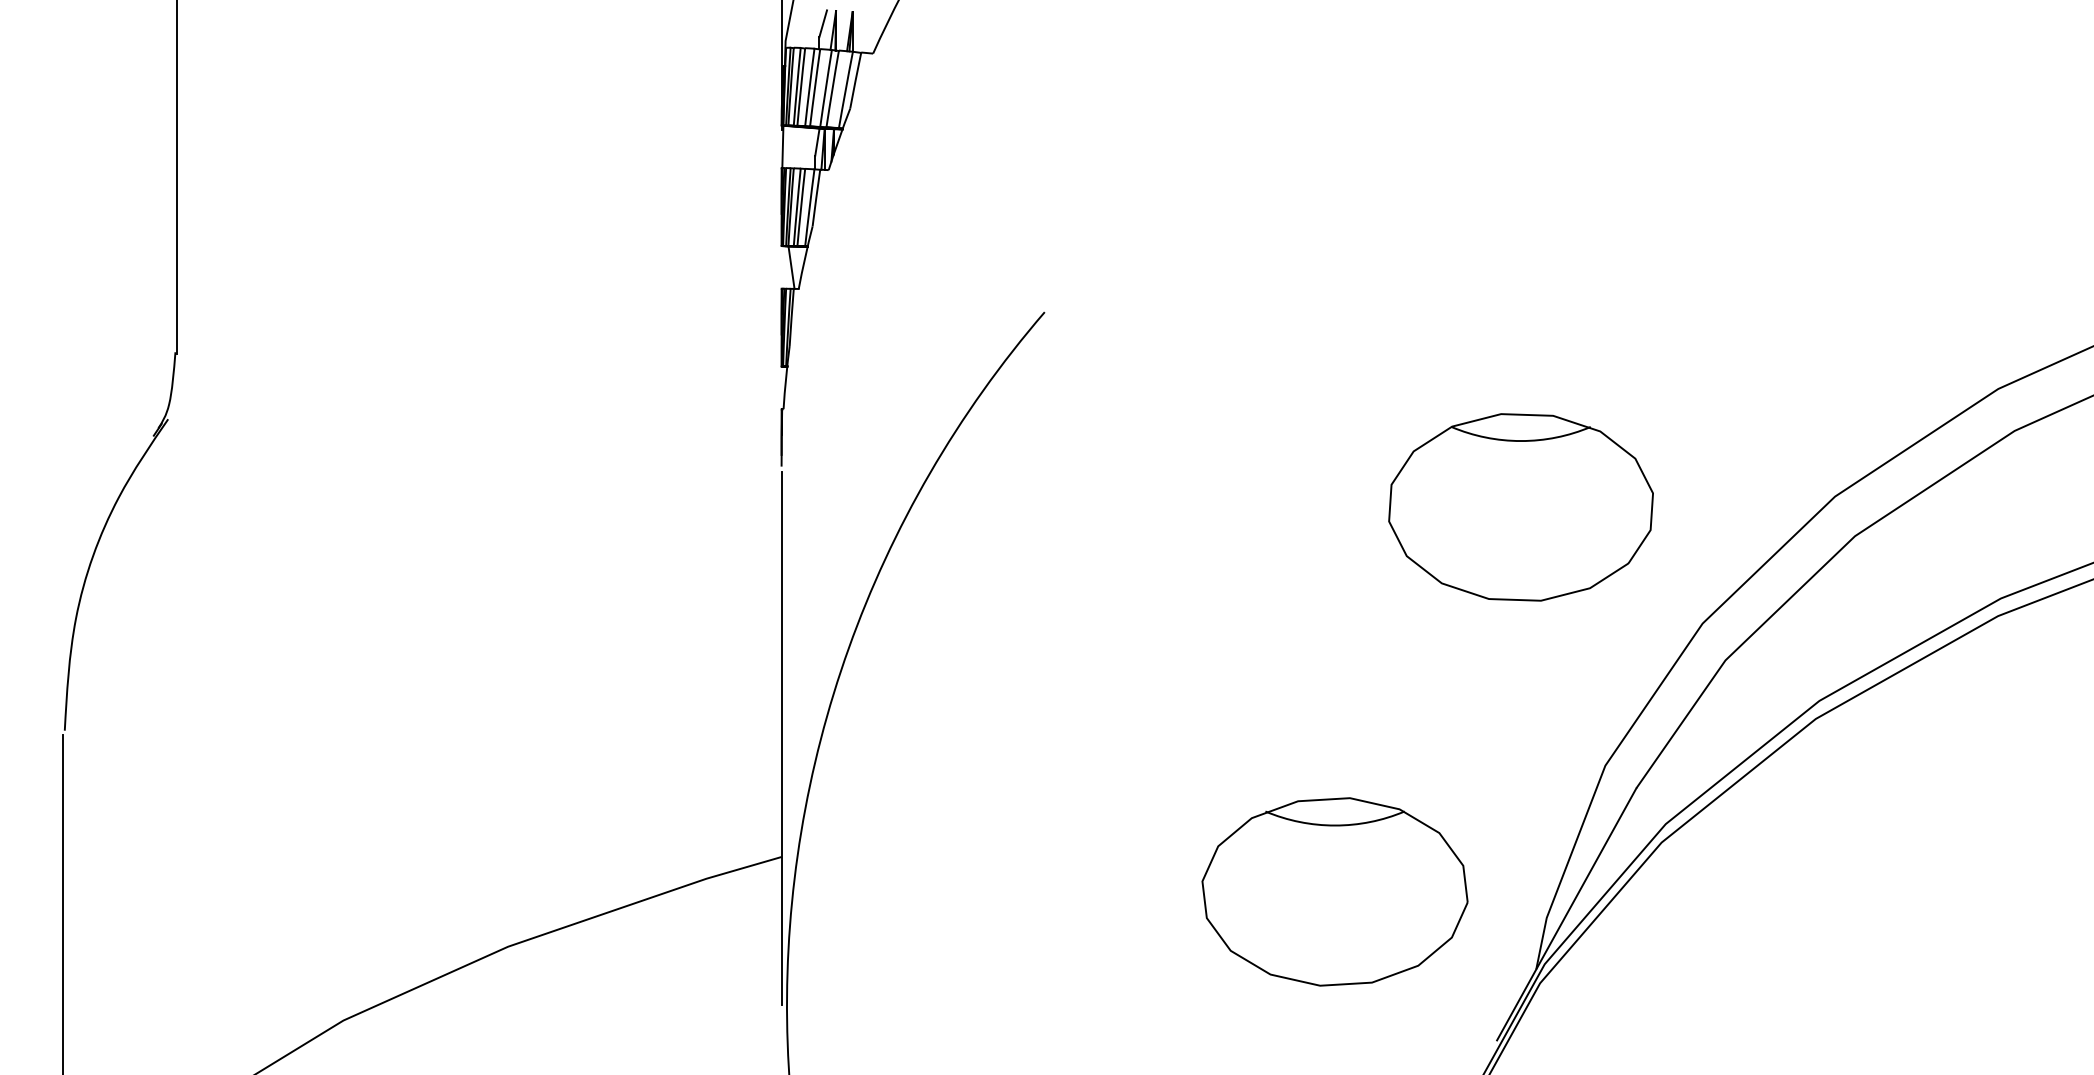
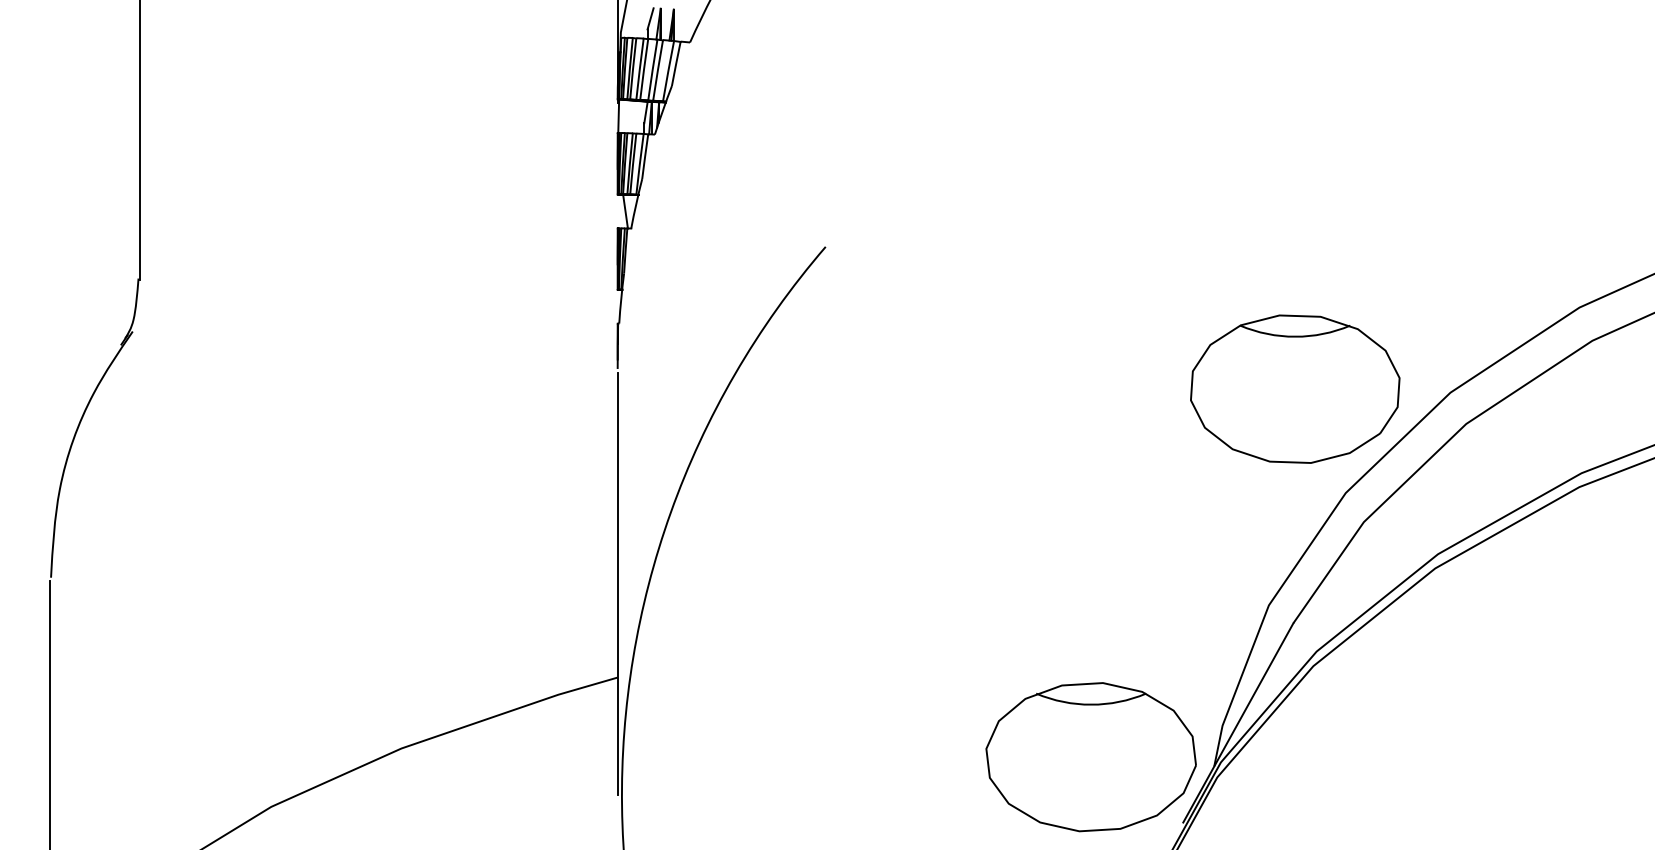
part: (1521, 506) -> (1295, 388), moved
part: (1334, 892) -> (1090, 757), moved

